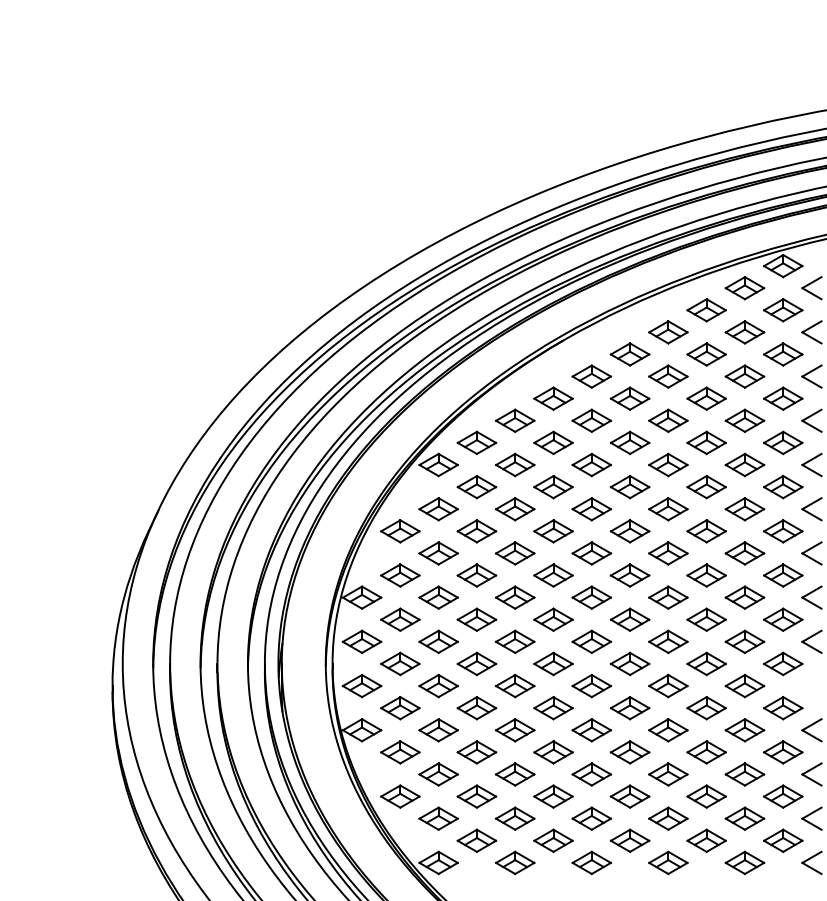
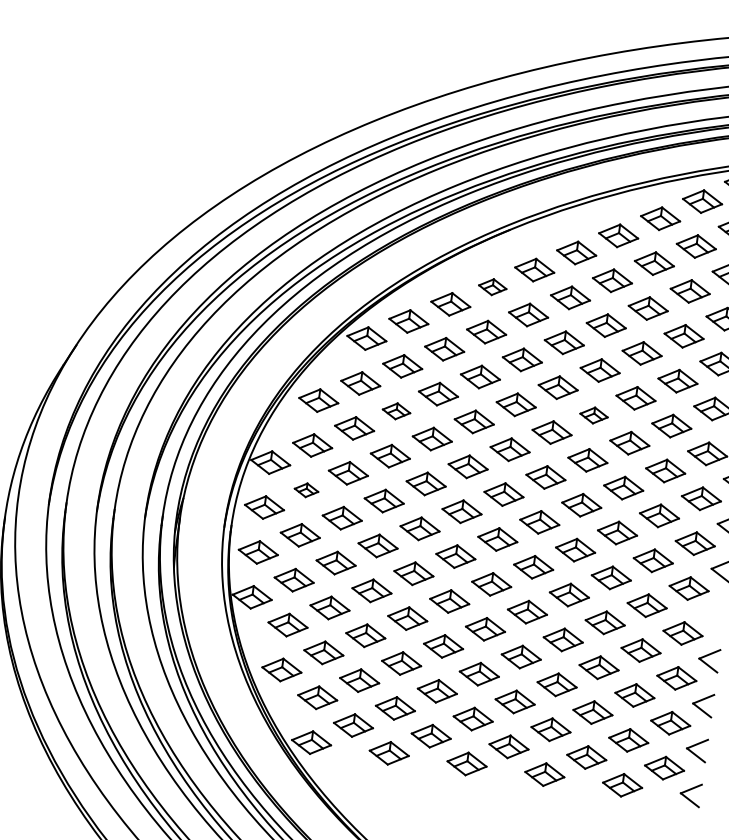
part: (553, 398) -> (492, 287), size x0.7
part: (668, 509) -> (594, 415), size x0.7
part: (476, 531) -> (396, 411), size x0.7
part: (400, 619) -> (306, 490), size x0.6

